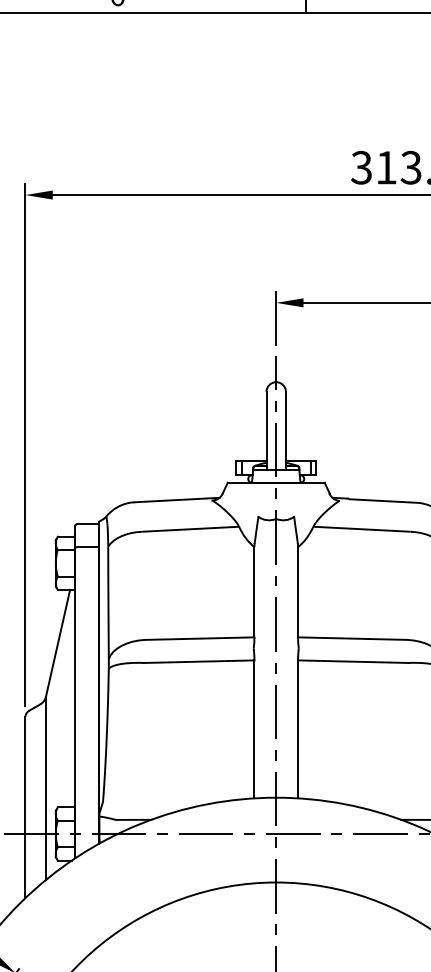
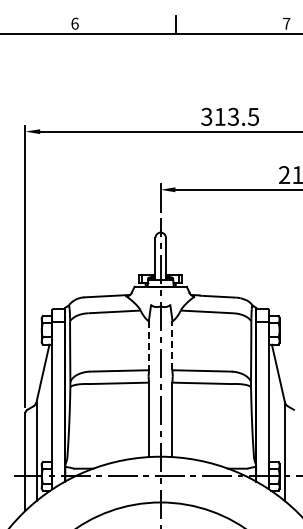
line: (298, 591) -> (172, 345), solid -> dashed
line: (253, 593) -> (148, 346), solid -> dashed

